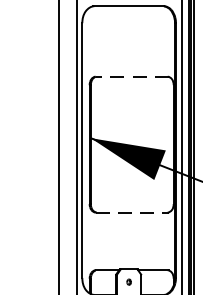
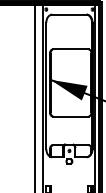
line: (131, 76) -> (70, 49), dashed -> solid
line: (133, 212) -> (71, 116), dashed -> solid

